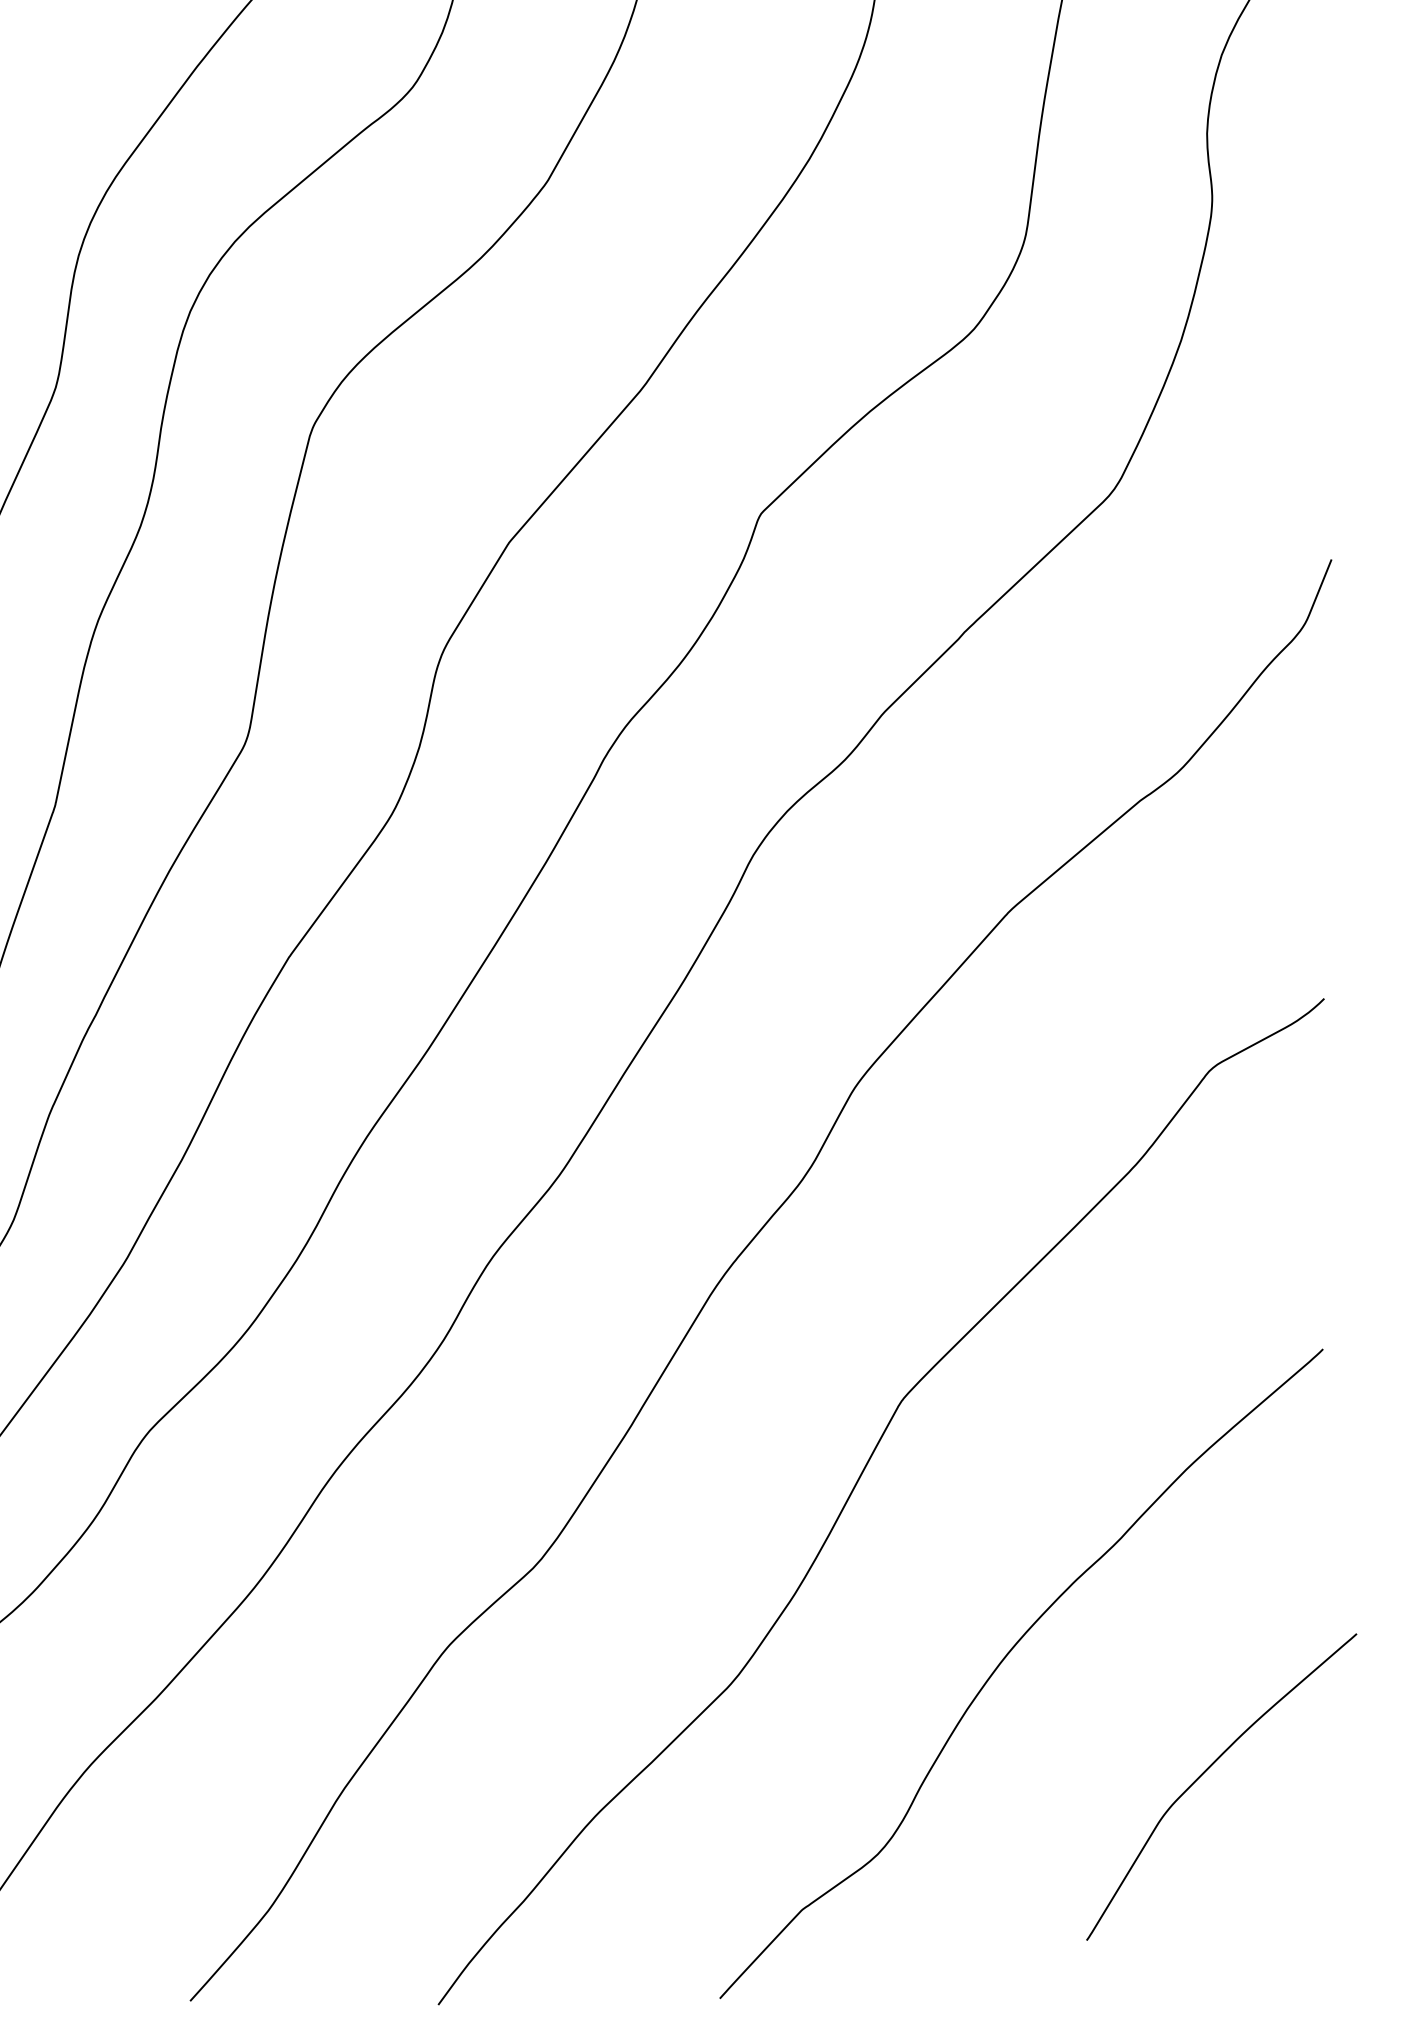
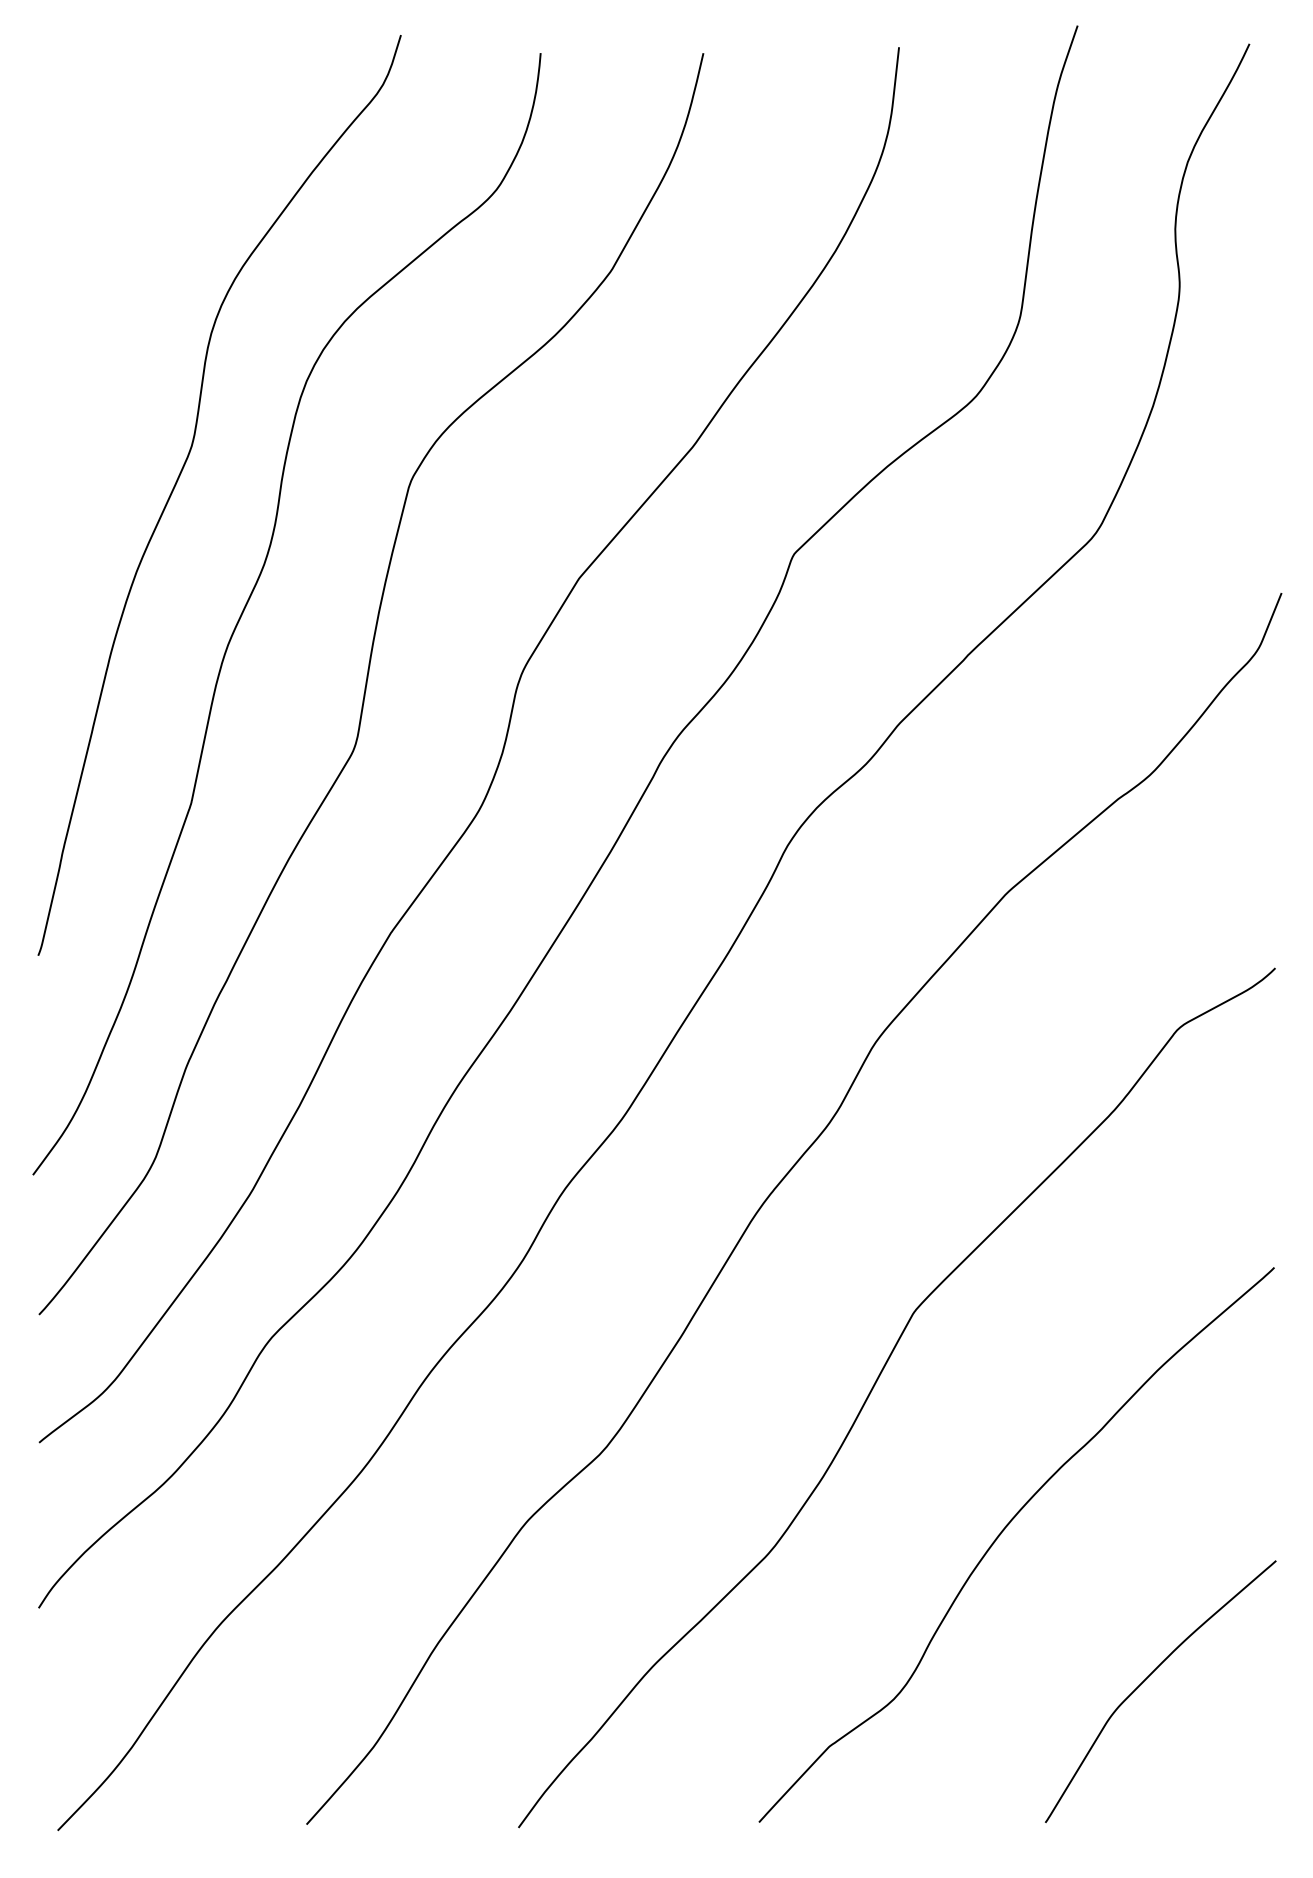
curve: (1206, 1771) -> (1147, 1678), moved

